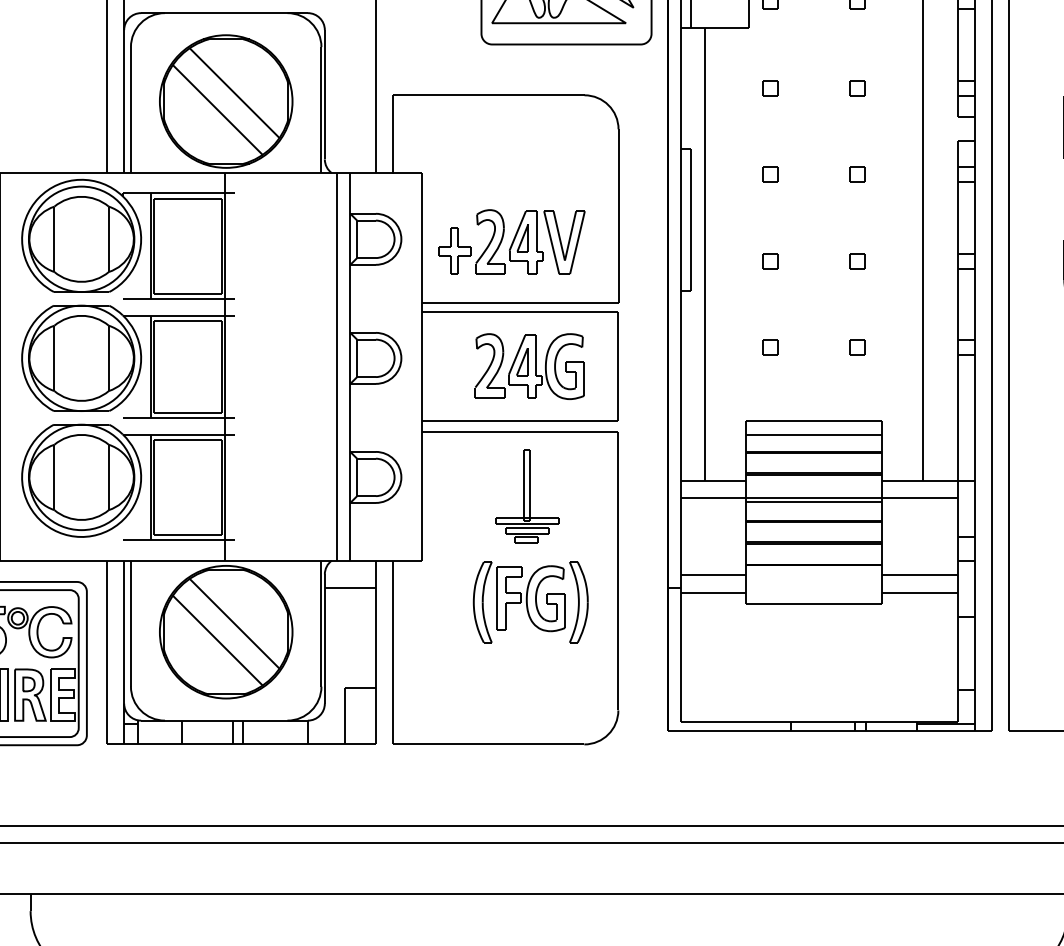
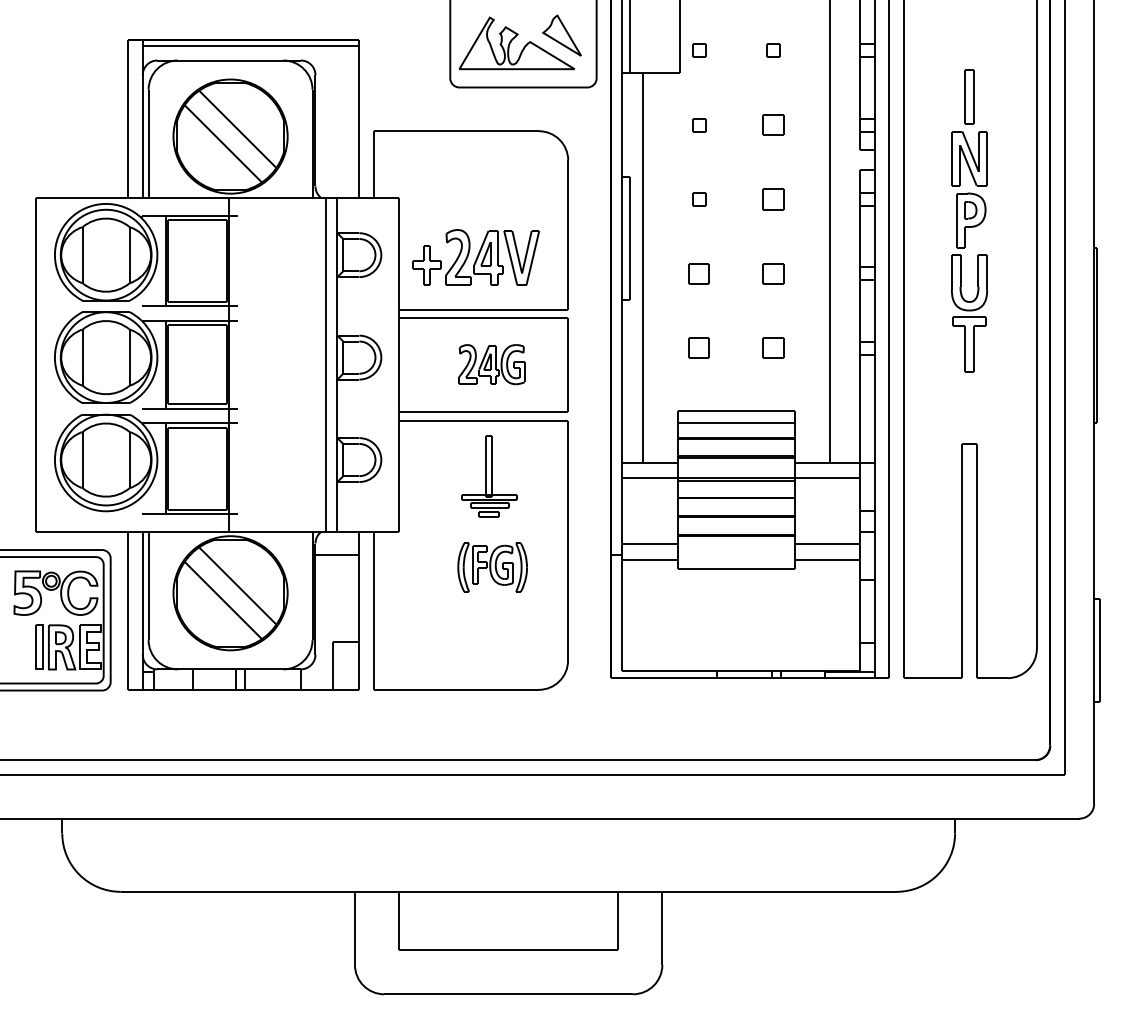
part: (857, 88) -> (773, 125), size x1.6
part: (857, 174) -> (773, 199), size x1.6
part: (771, 260) -> (699, 273), size x1.6
part: (857, 260) -> (773, 273), size x1.6
part: (771, 347) -> (699, 348), size x1.6
part: (857, 347) -> (773, 348), size x1.6
part: (529, 366) -> (491, 364), size x0.7
part: (530, 602) -> (492, 567), size x0.7

